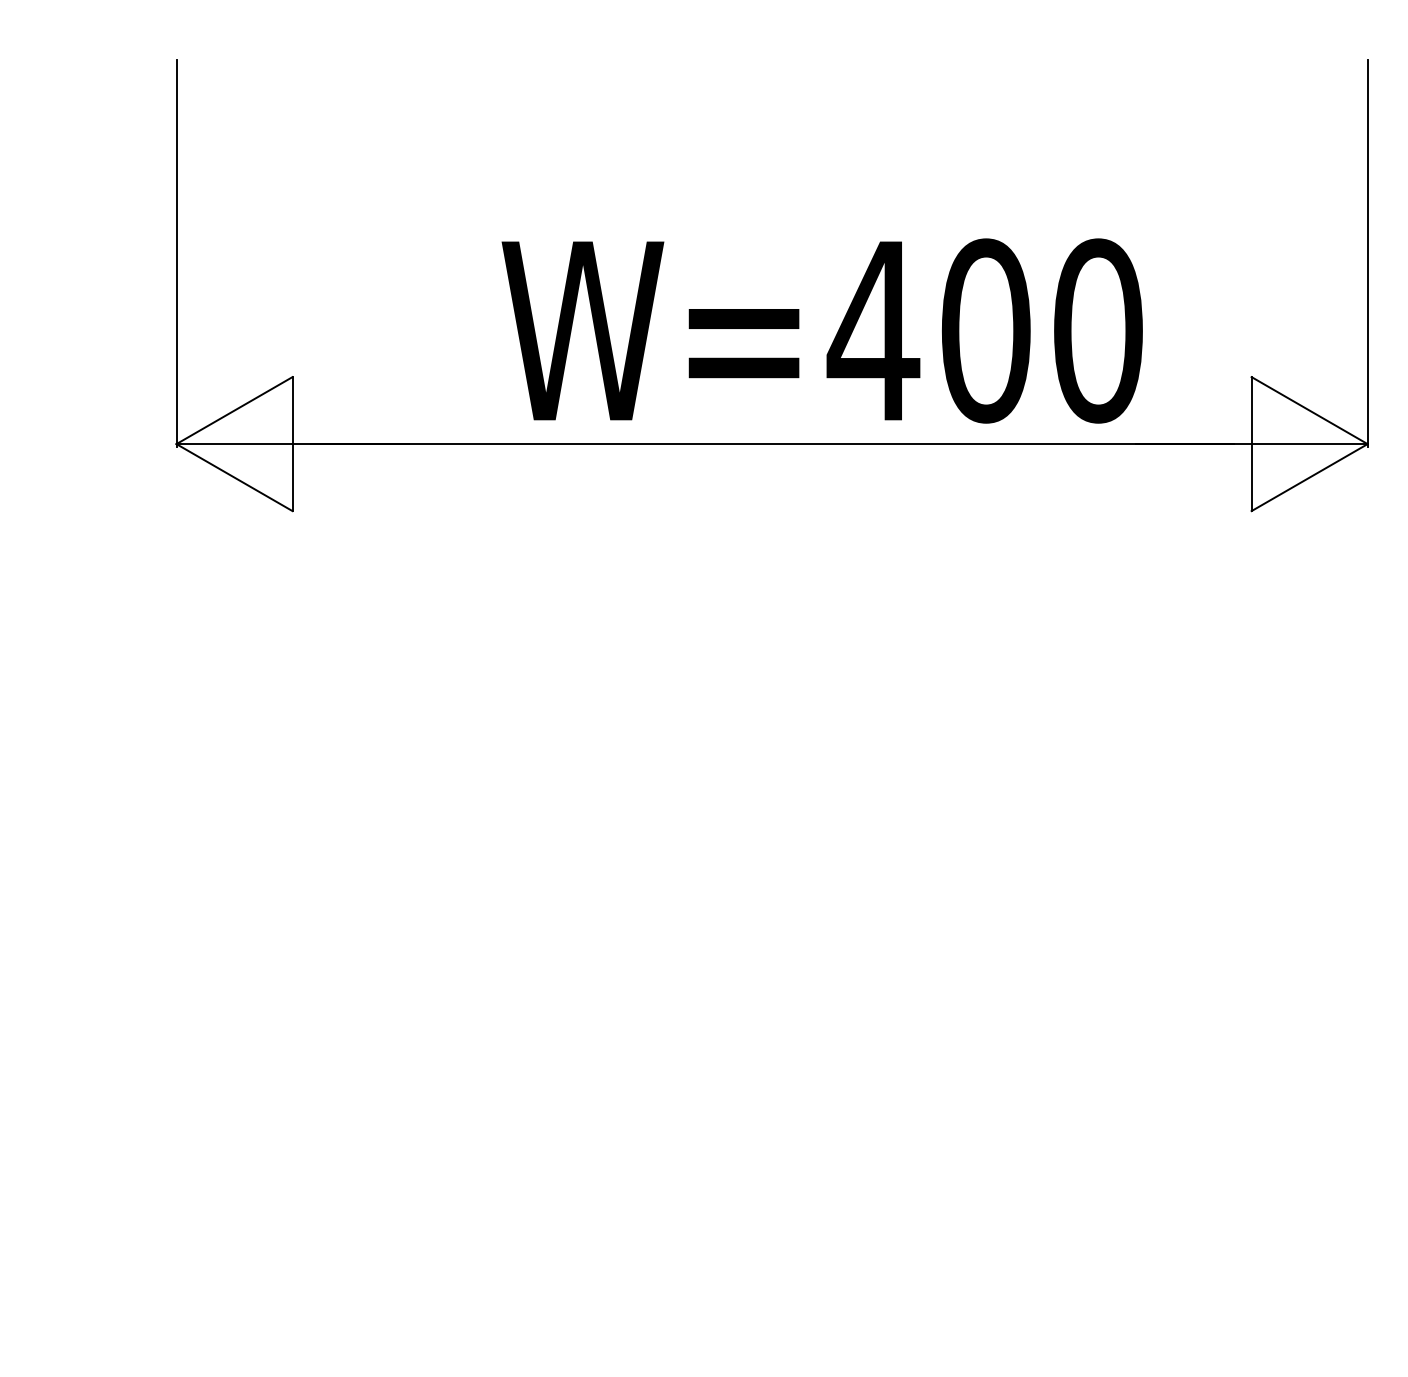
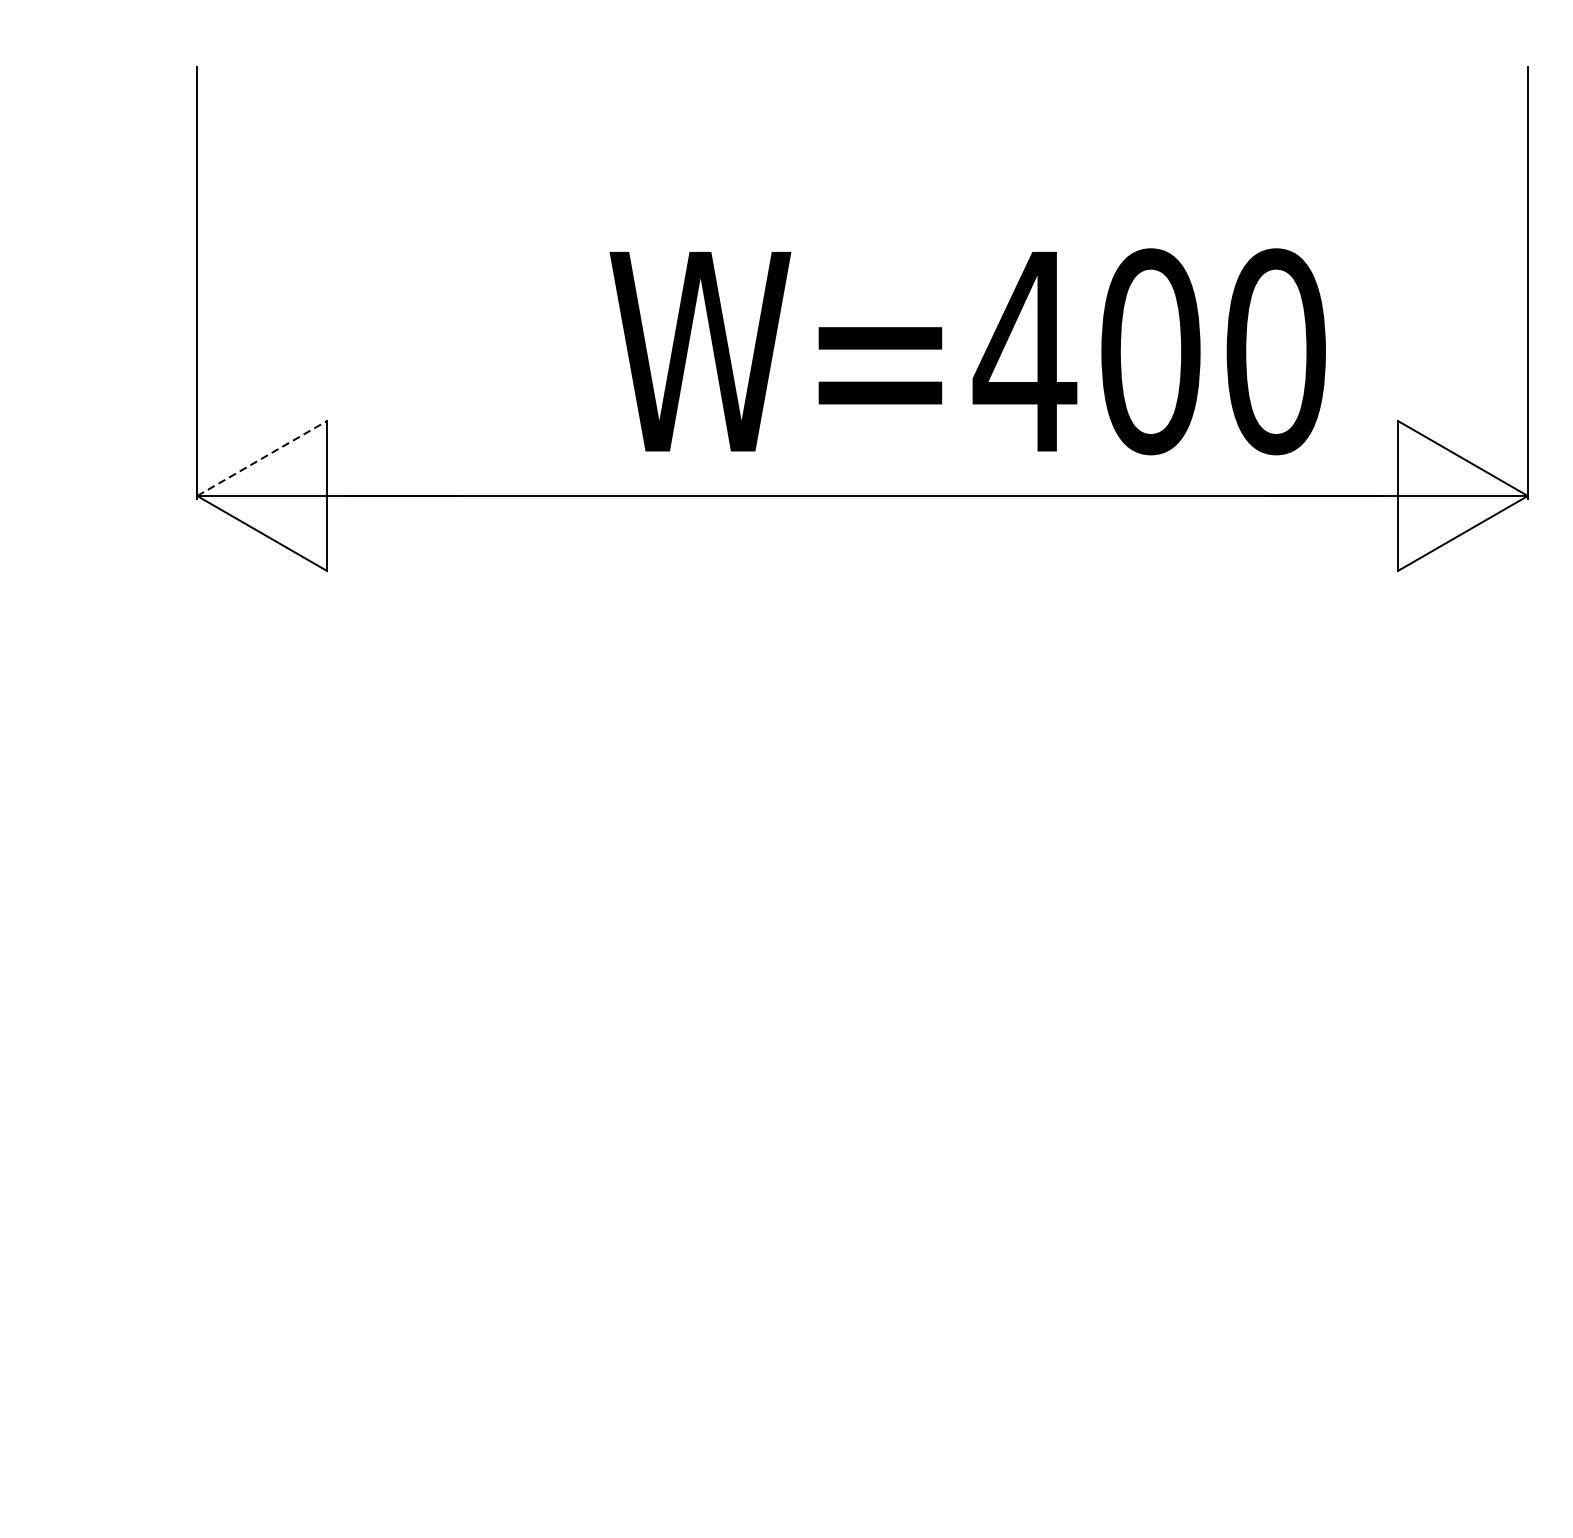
text: (821, 330) -> (966, 351), moved
line: (234, 410) -> (262, 458), solid -> dashed

